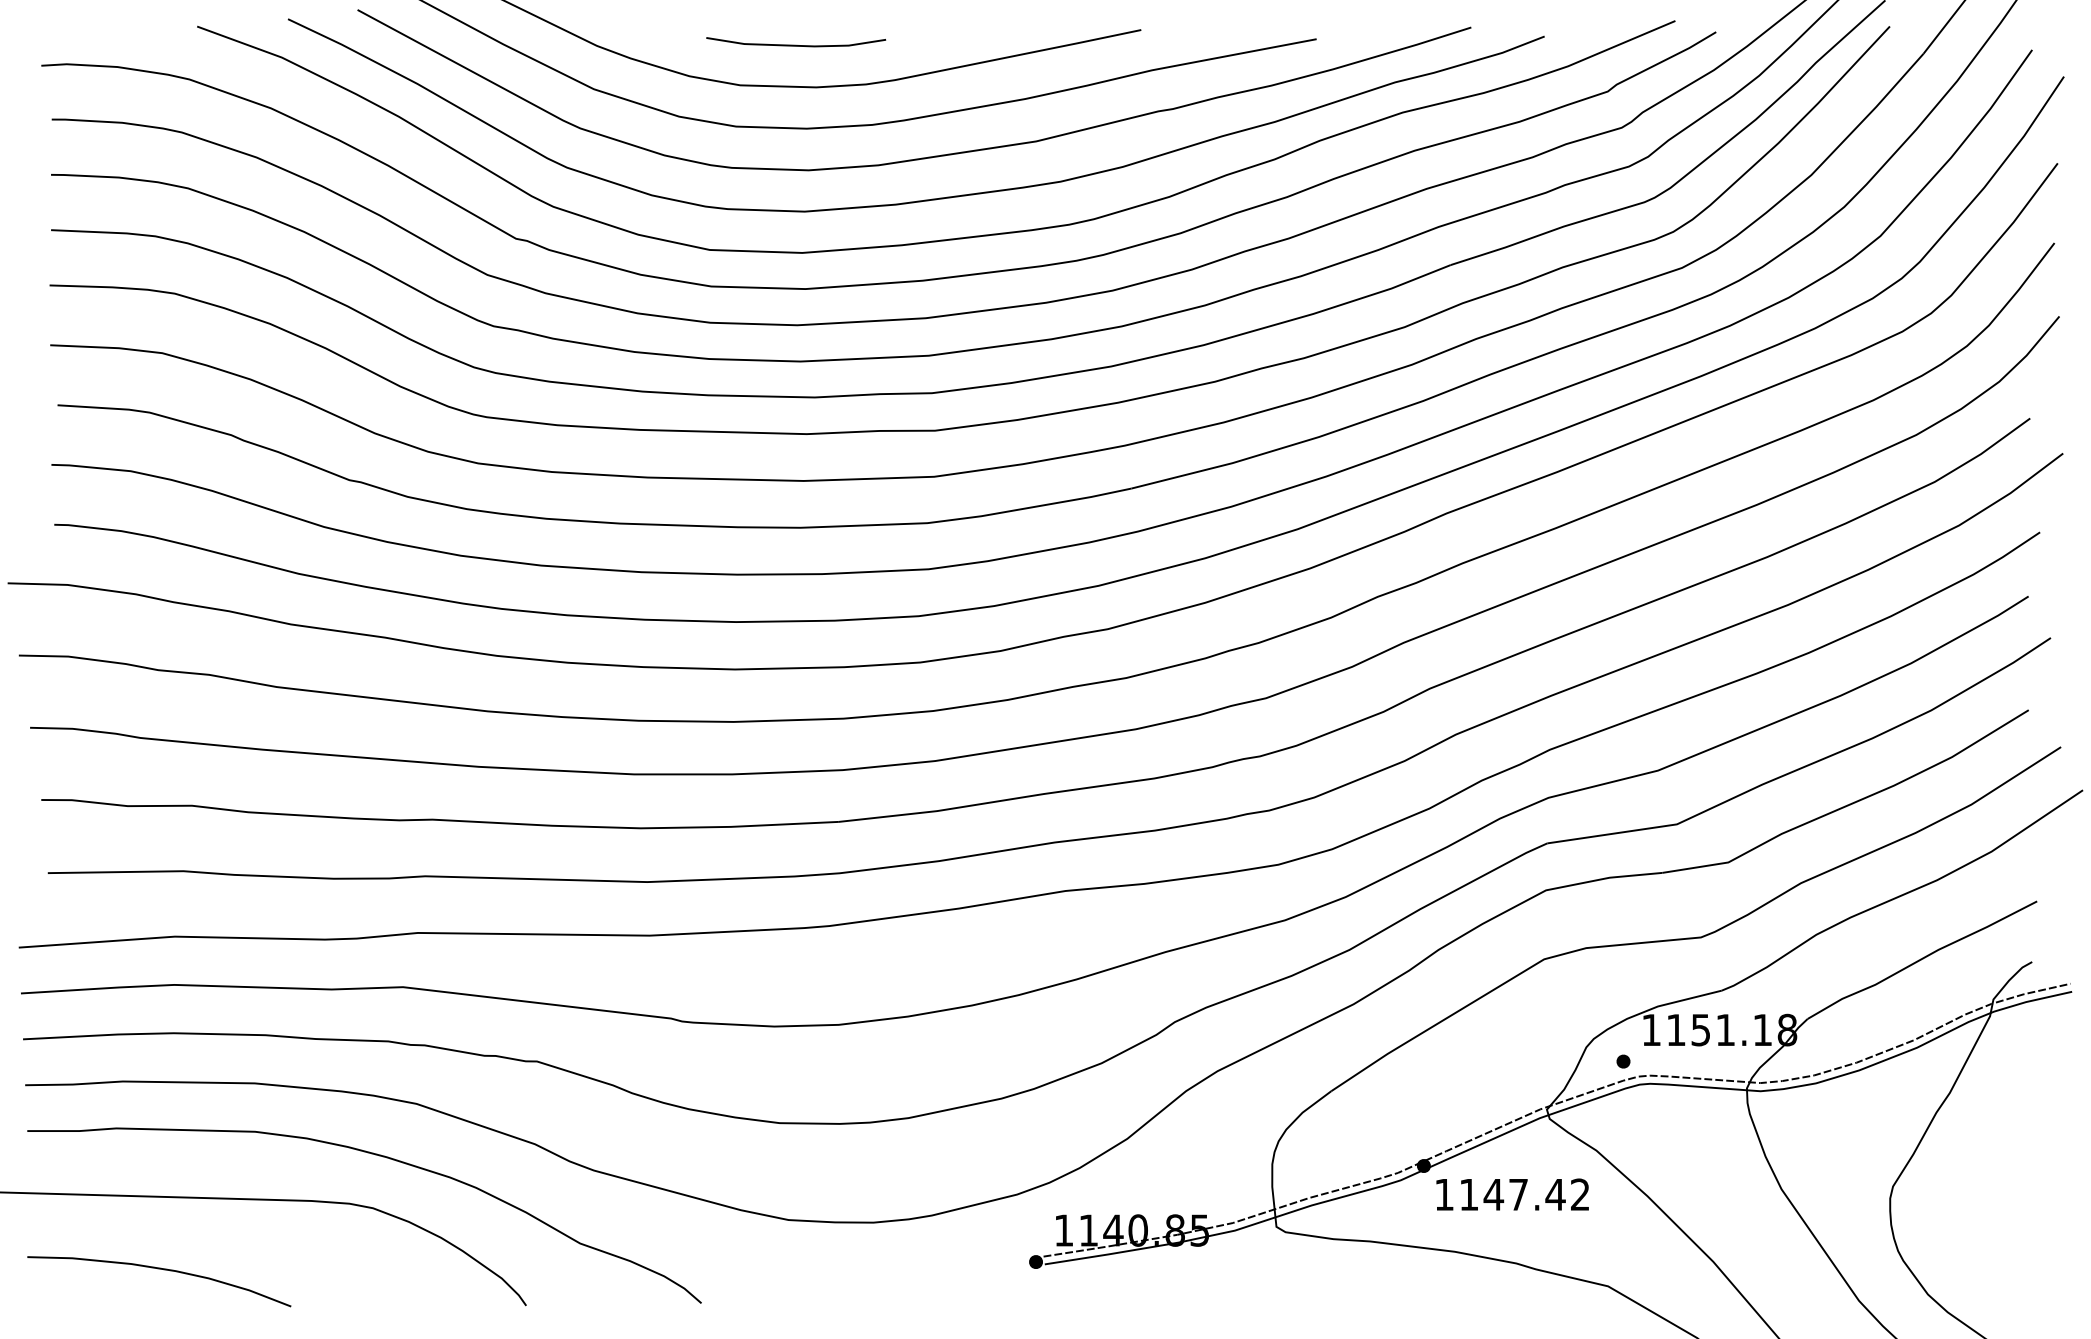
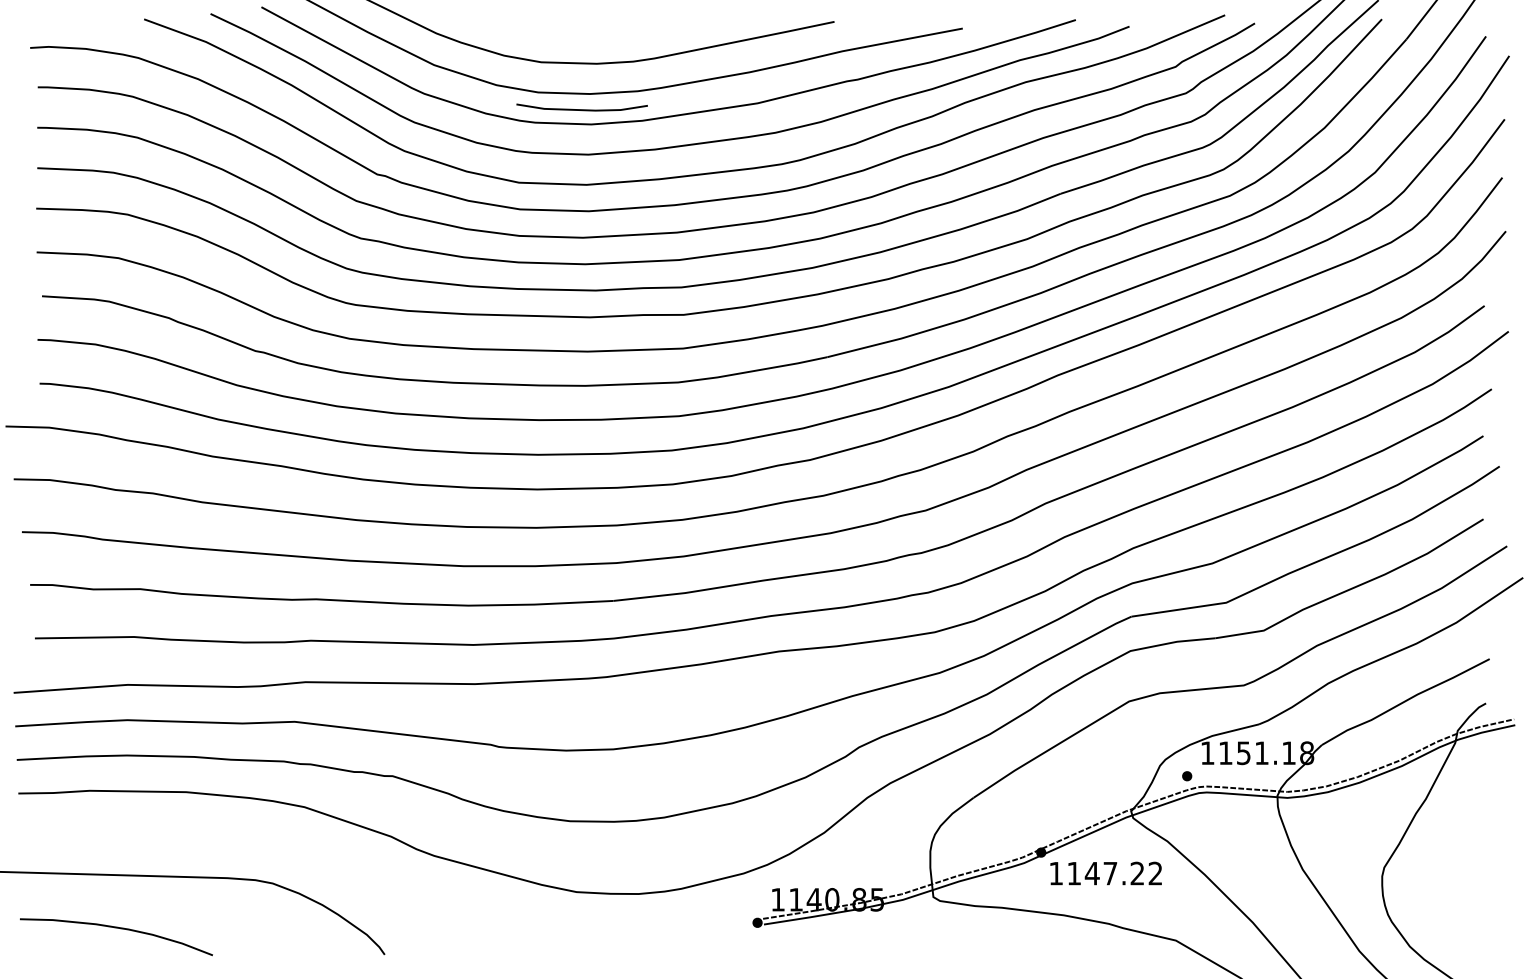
line: (796, 44) -> (582, 109), moved
curve: (379, 1156) -> (277, 845), removed
text: (1555, 1194) -> (1137, 873), 1147.42 -> 1147.22

